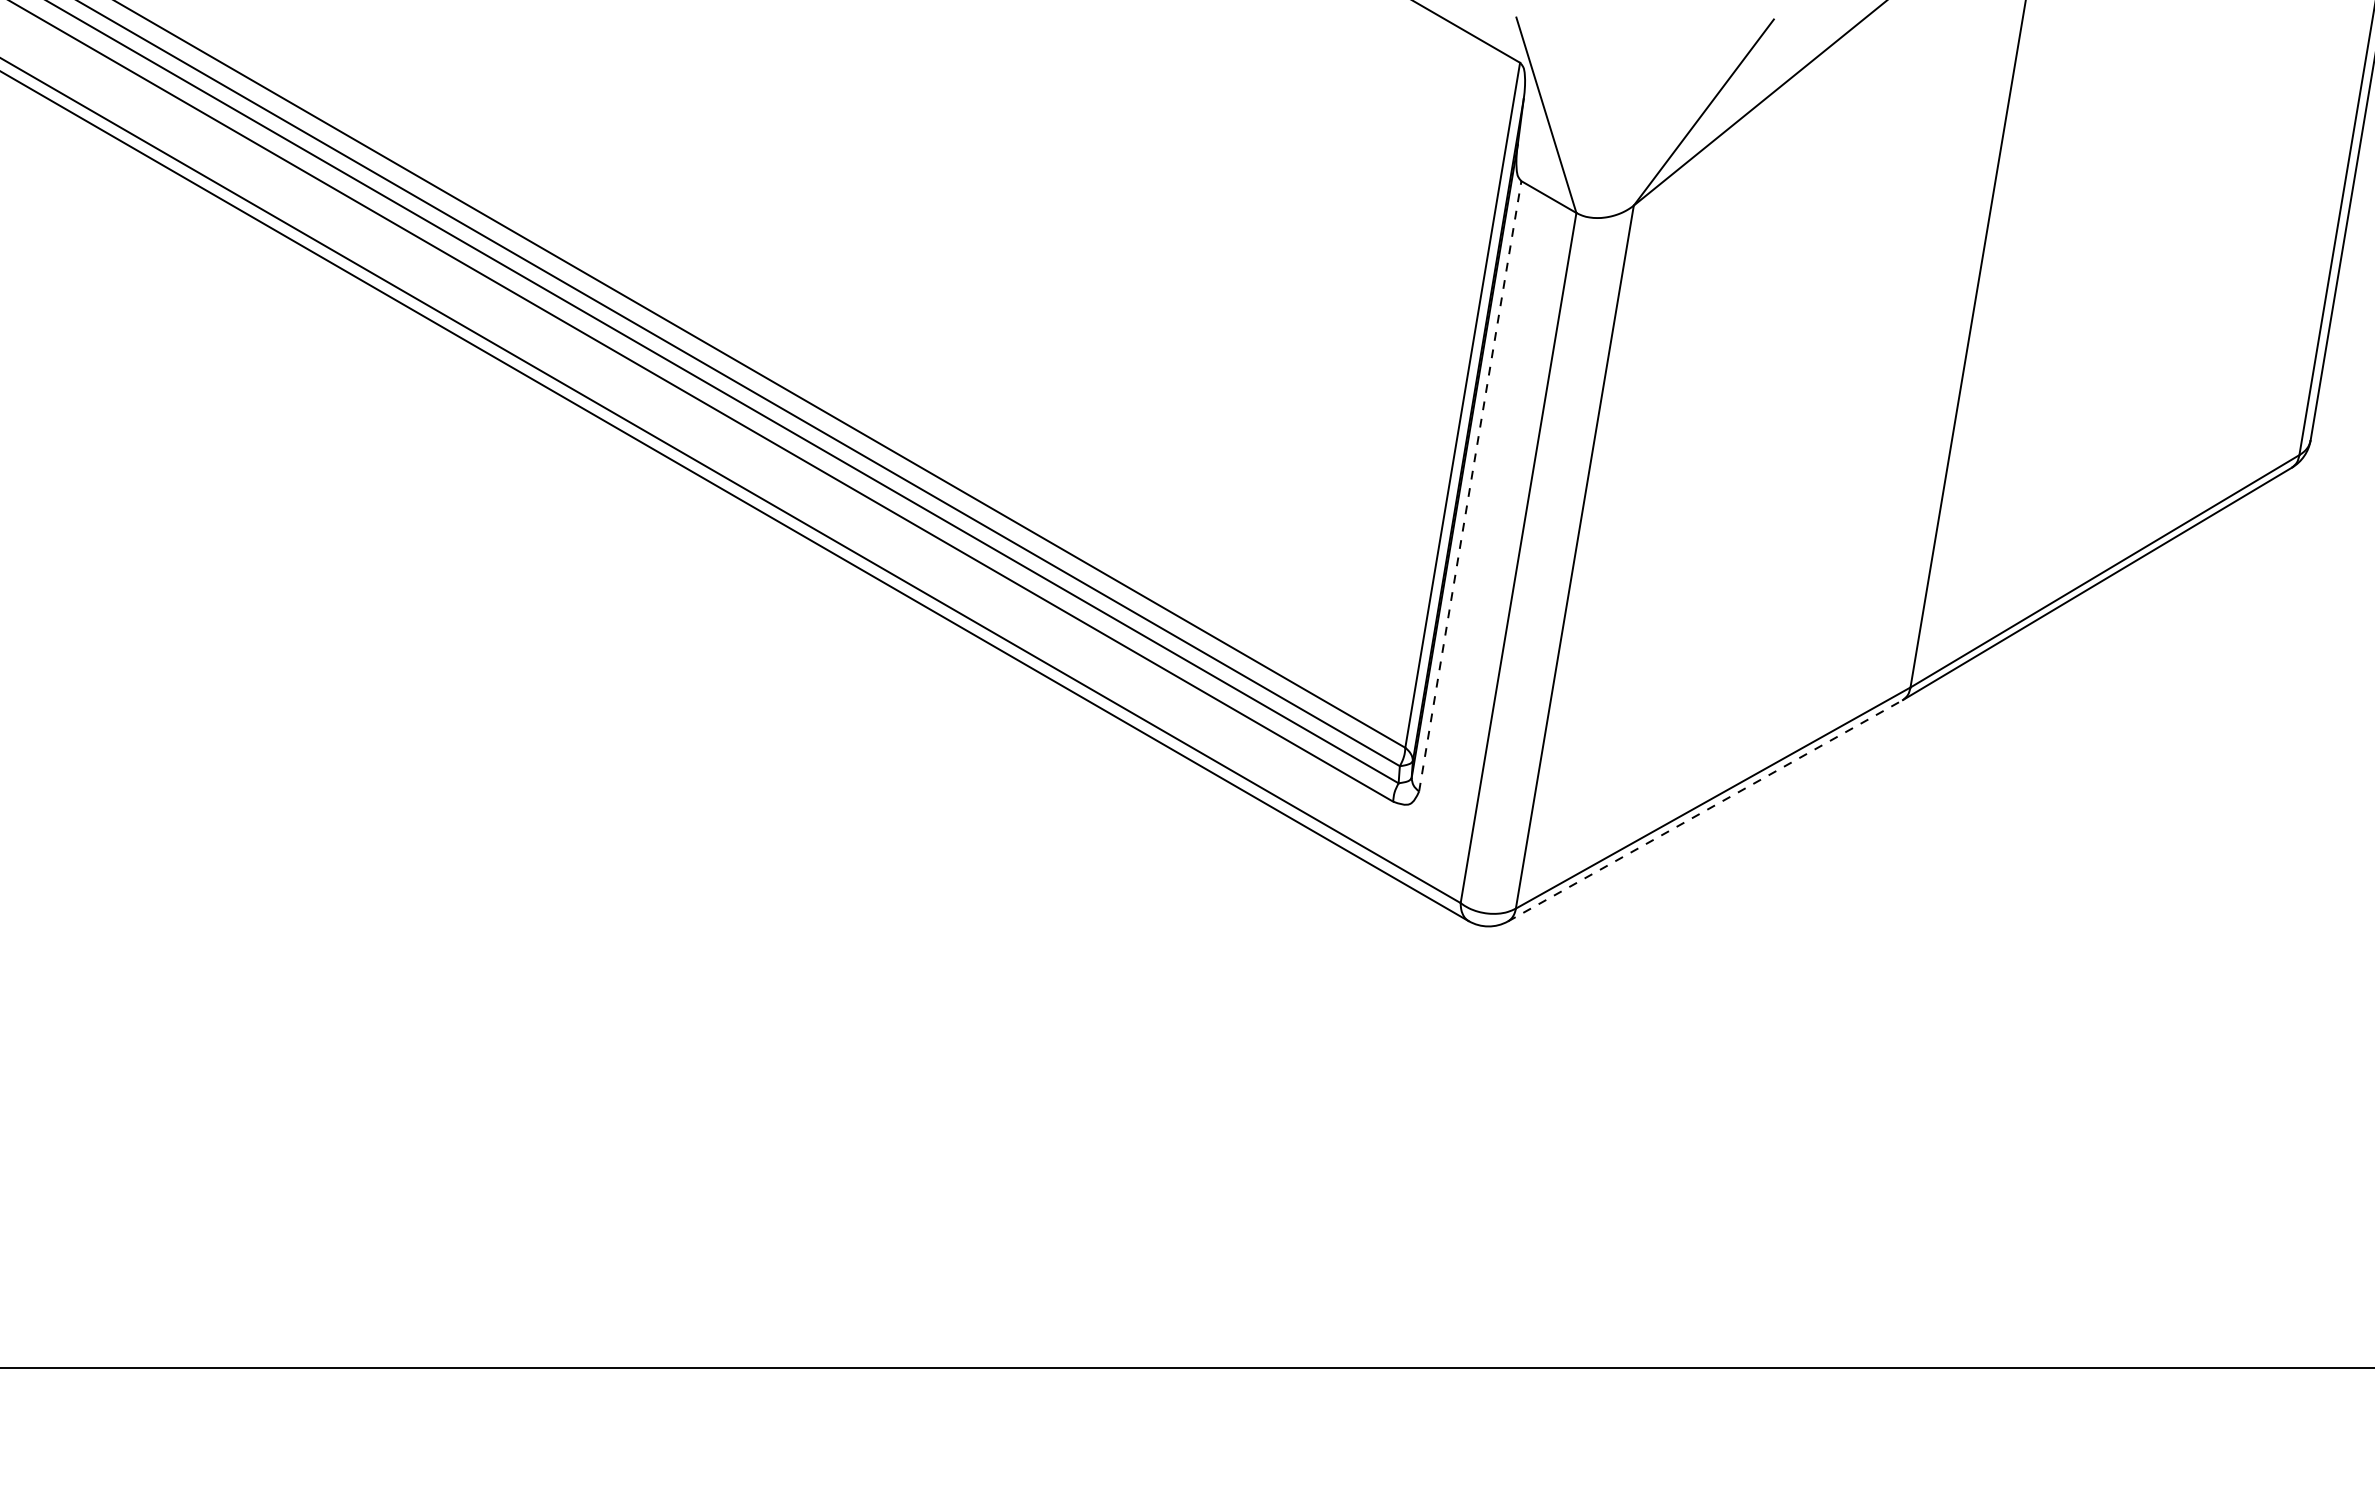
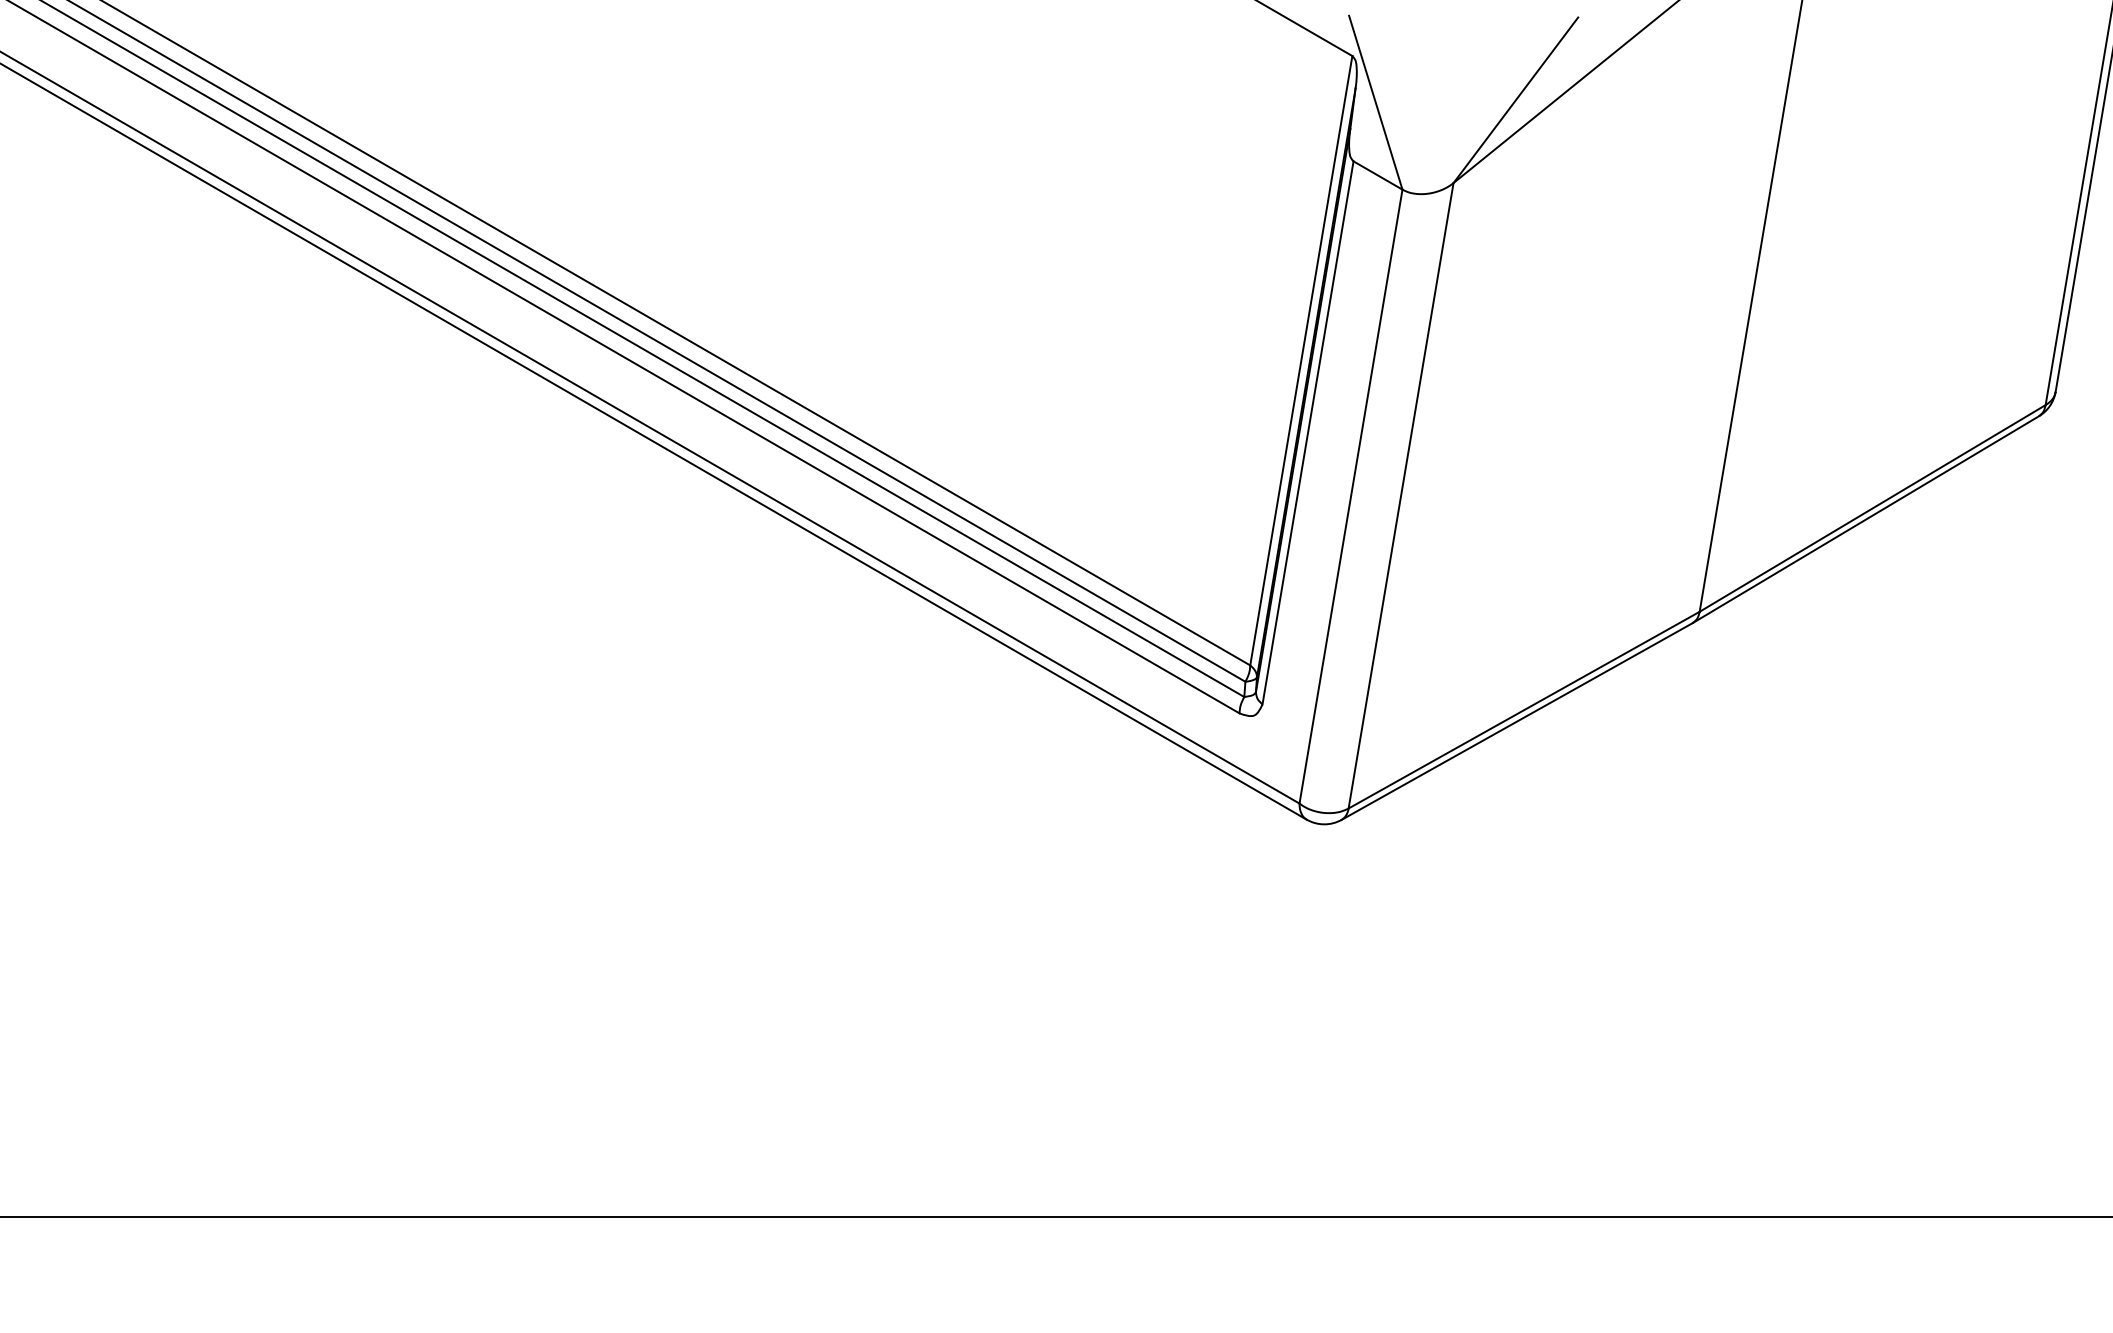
line: (1470, 485) -> (1308, 432), dashed -> solid
line: (1705, 810) -> (1517, 721), dashed -> solid

